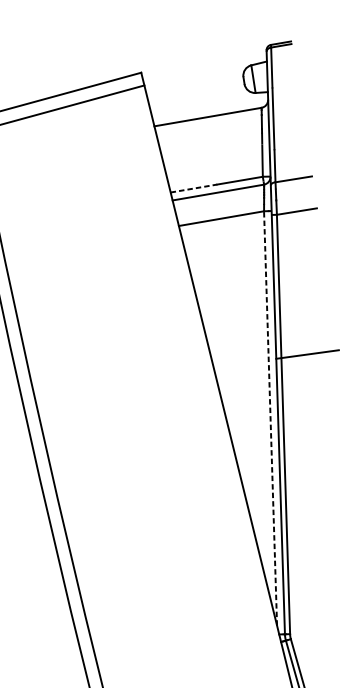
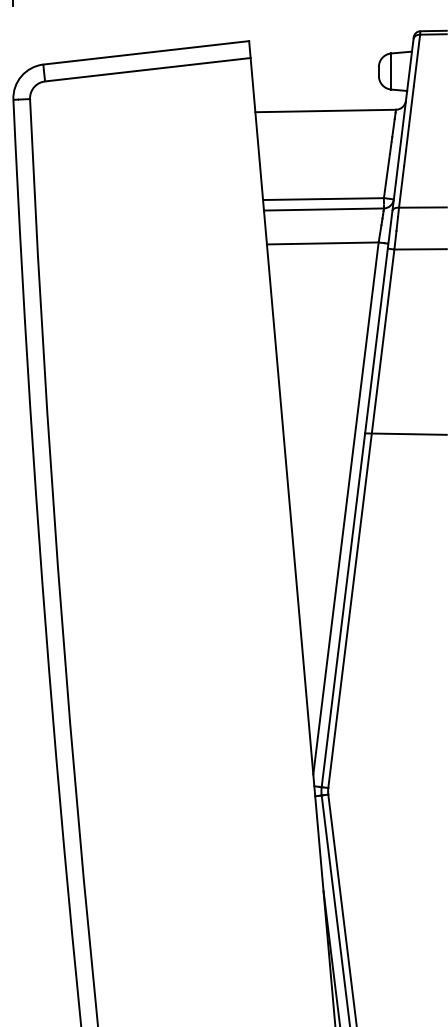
line: (194, 188) -> (294, 199), dashed -> solid
line: (270, 418) -> (346, 508), dashed -> solid

